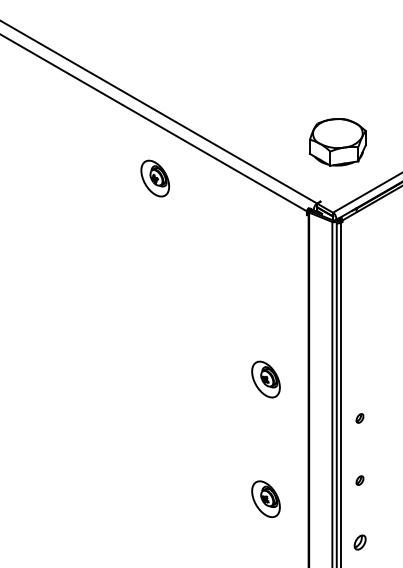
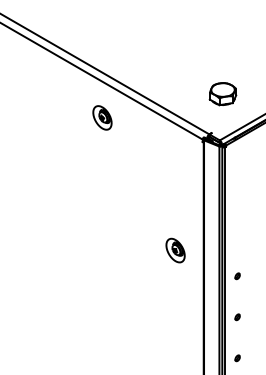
part: (337, 143) -> (222, 94), size x0.71
part: (265, 499) -> (175, 329), removed
part: (359, 543) -> (237, 358), size x0.62

